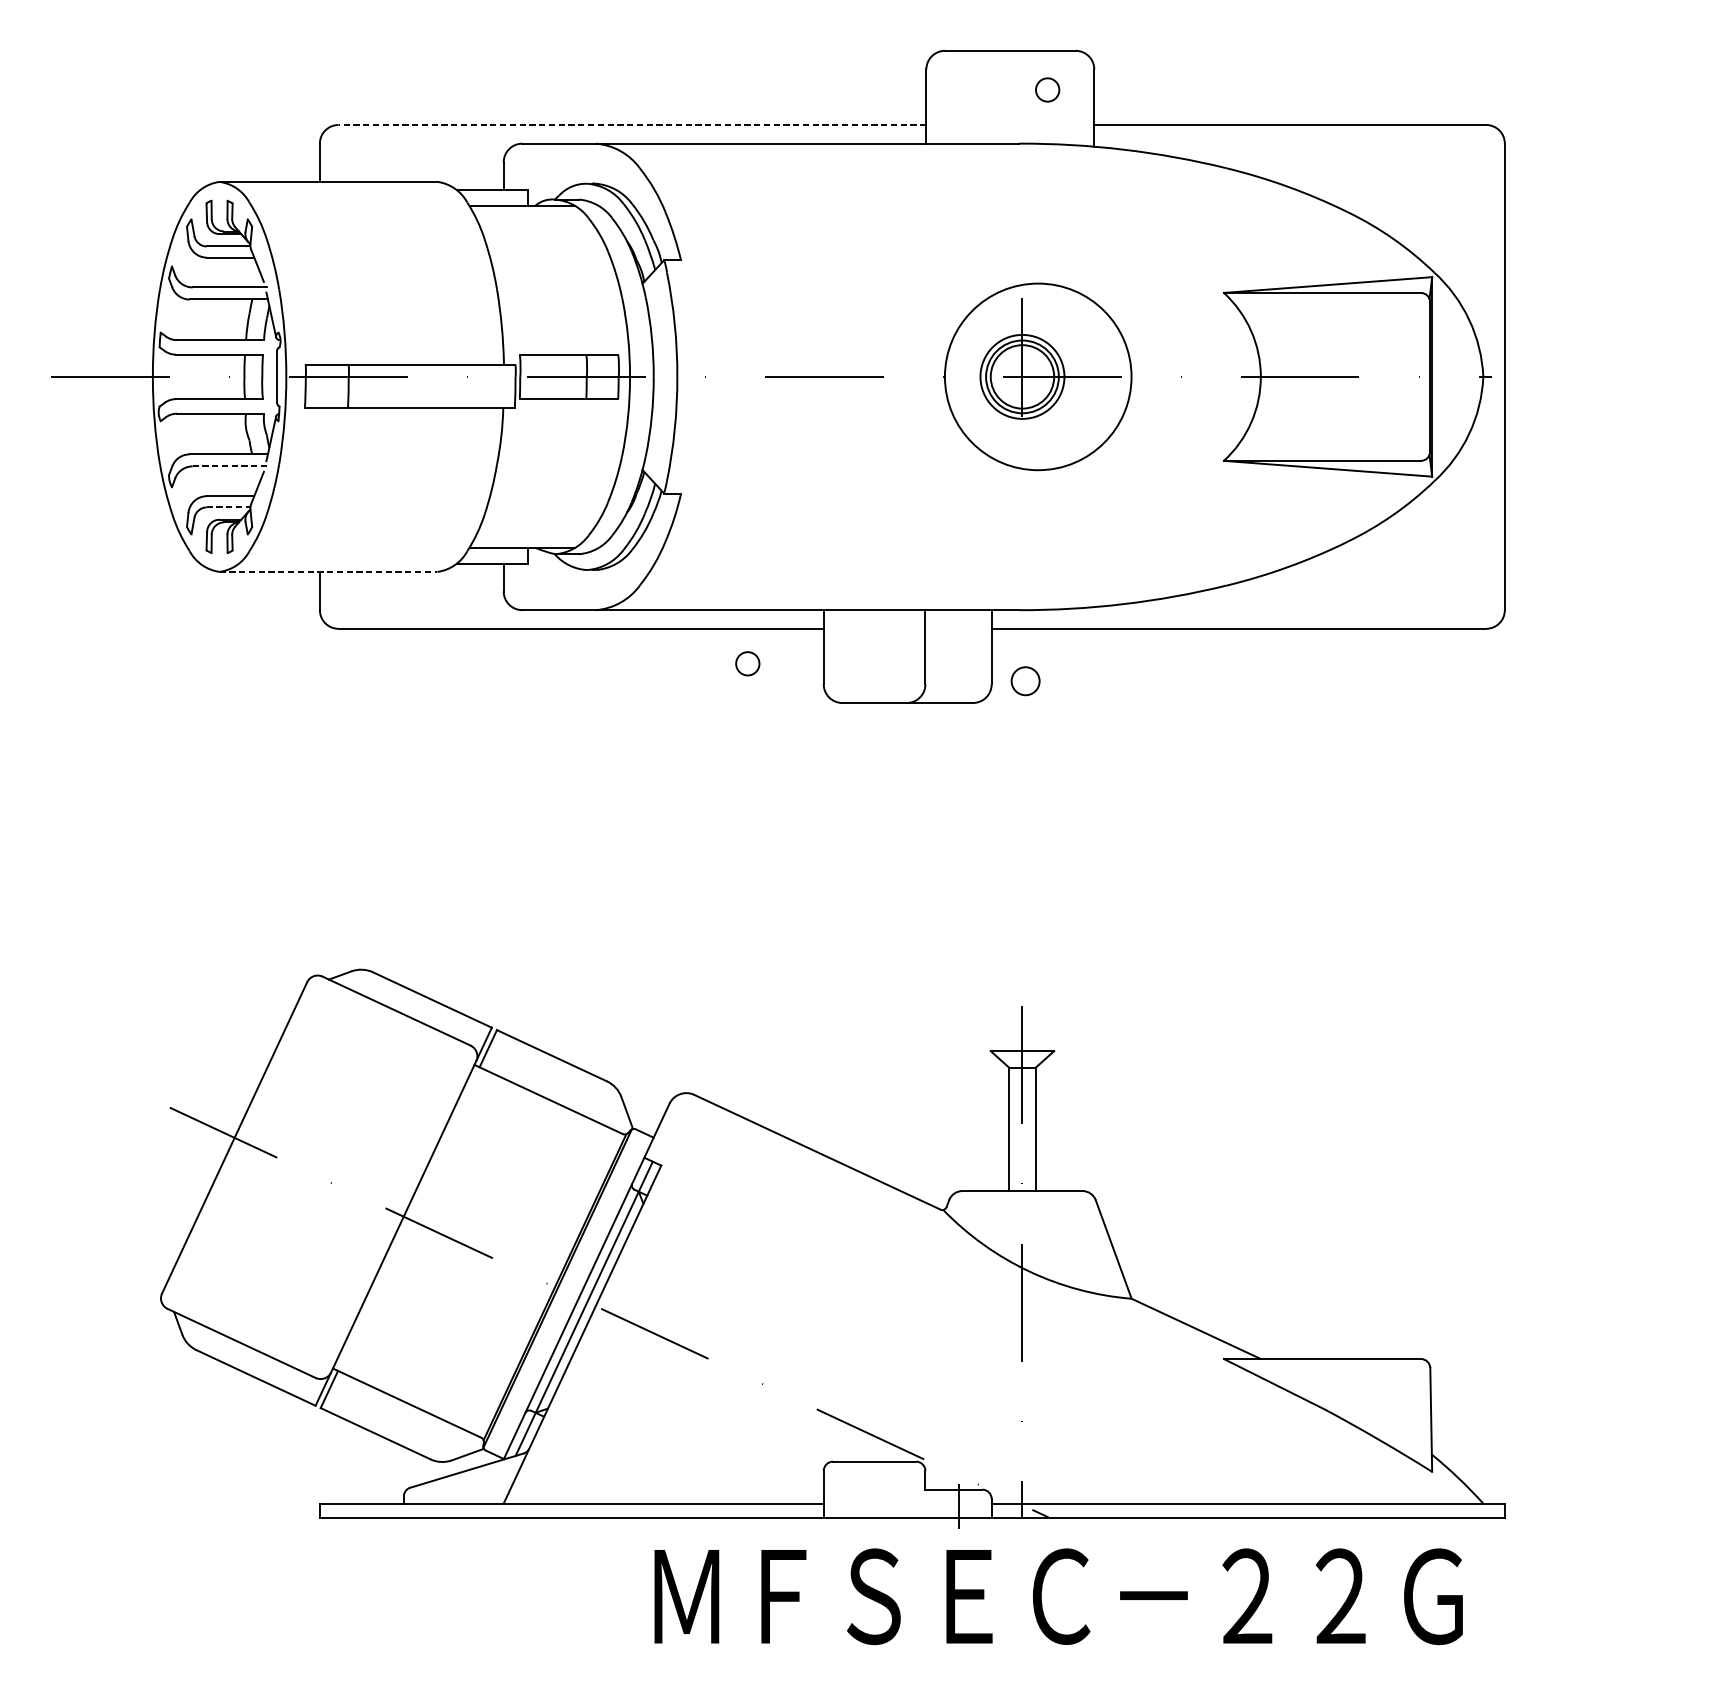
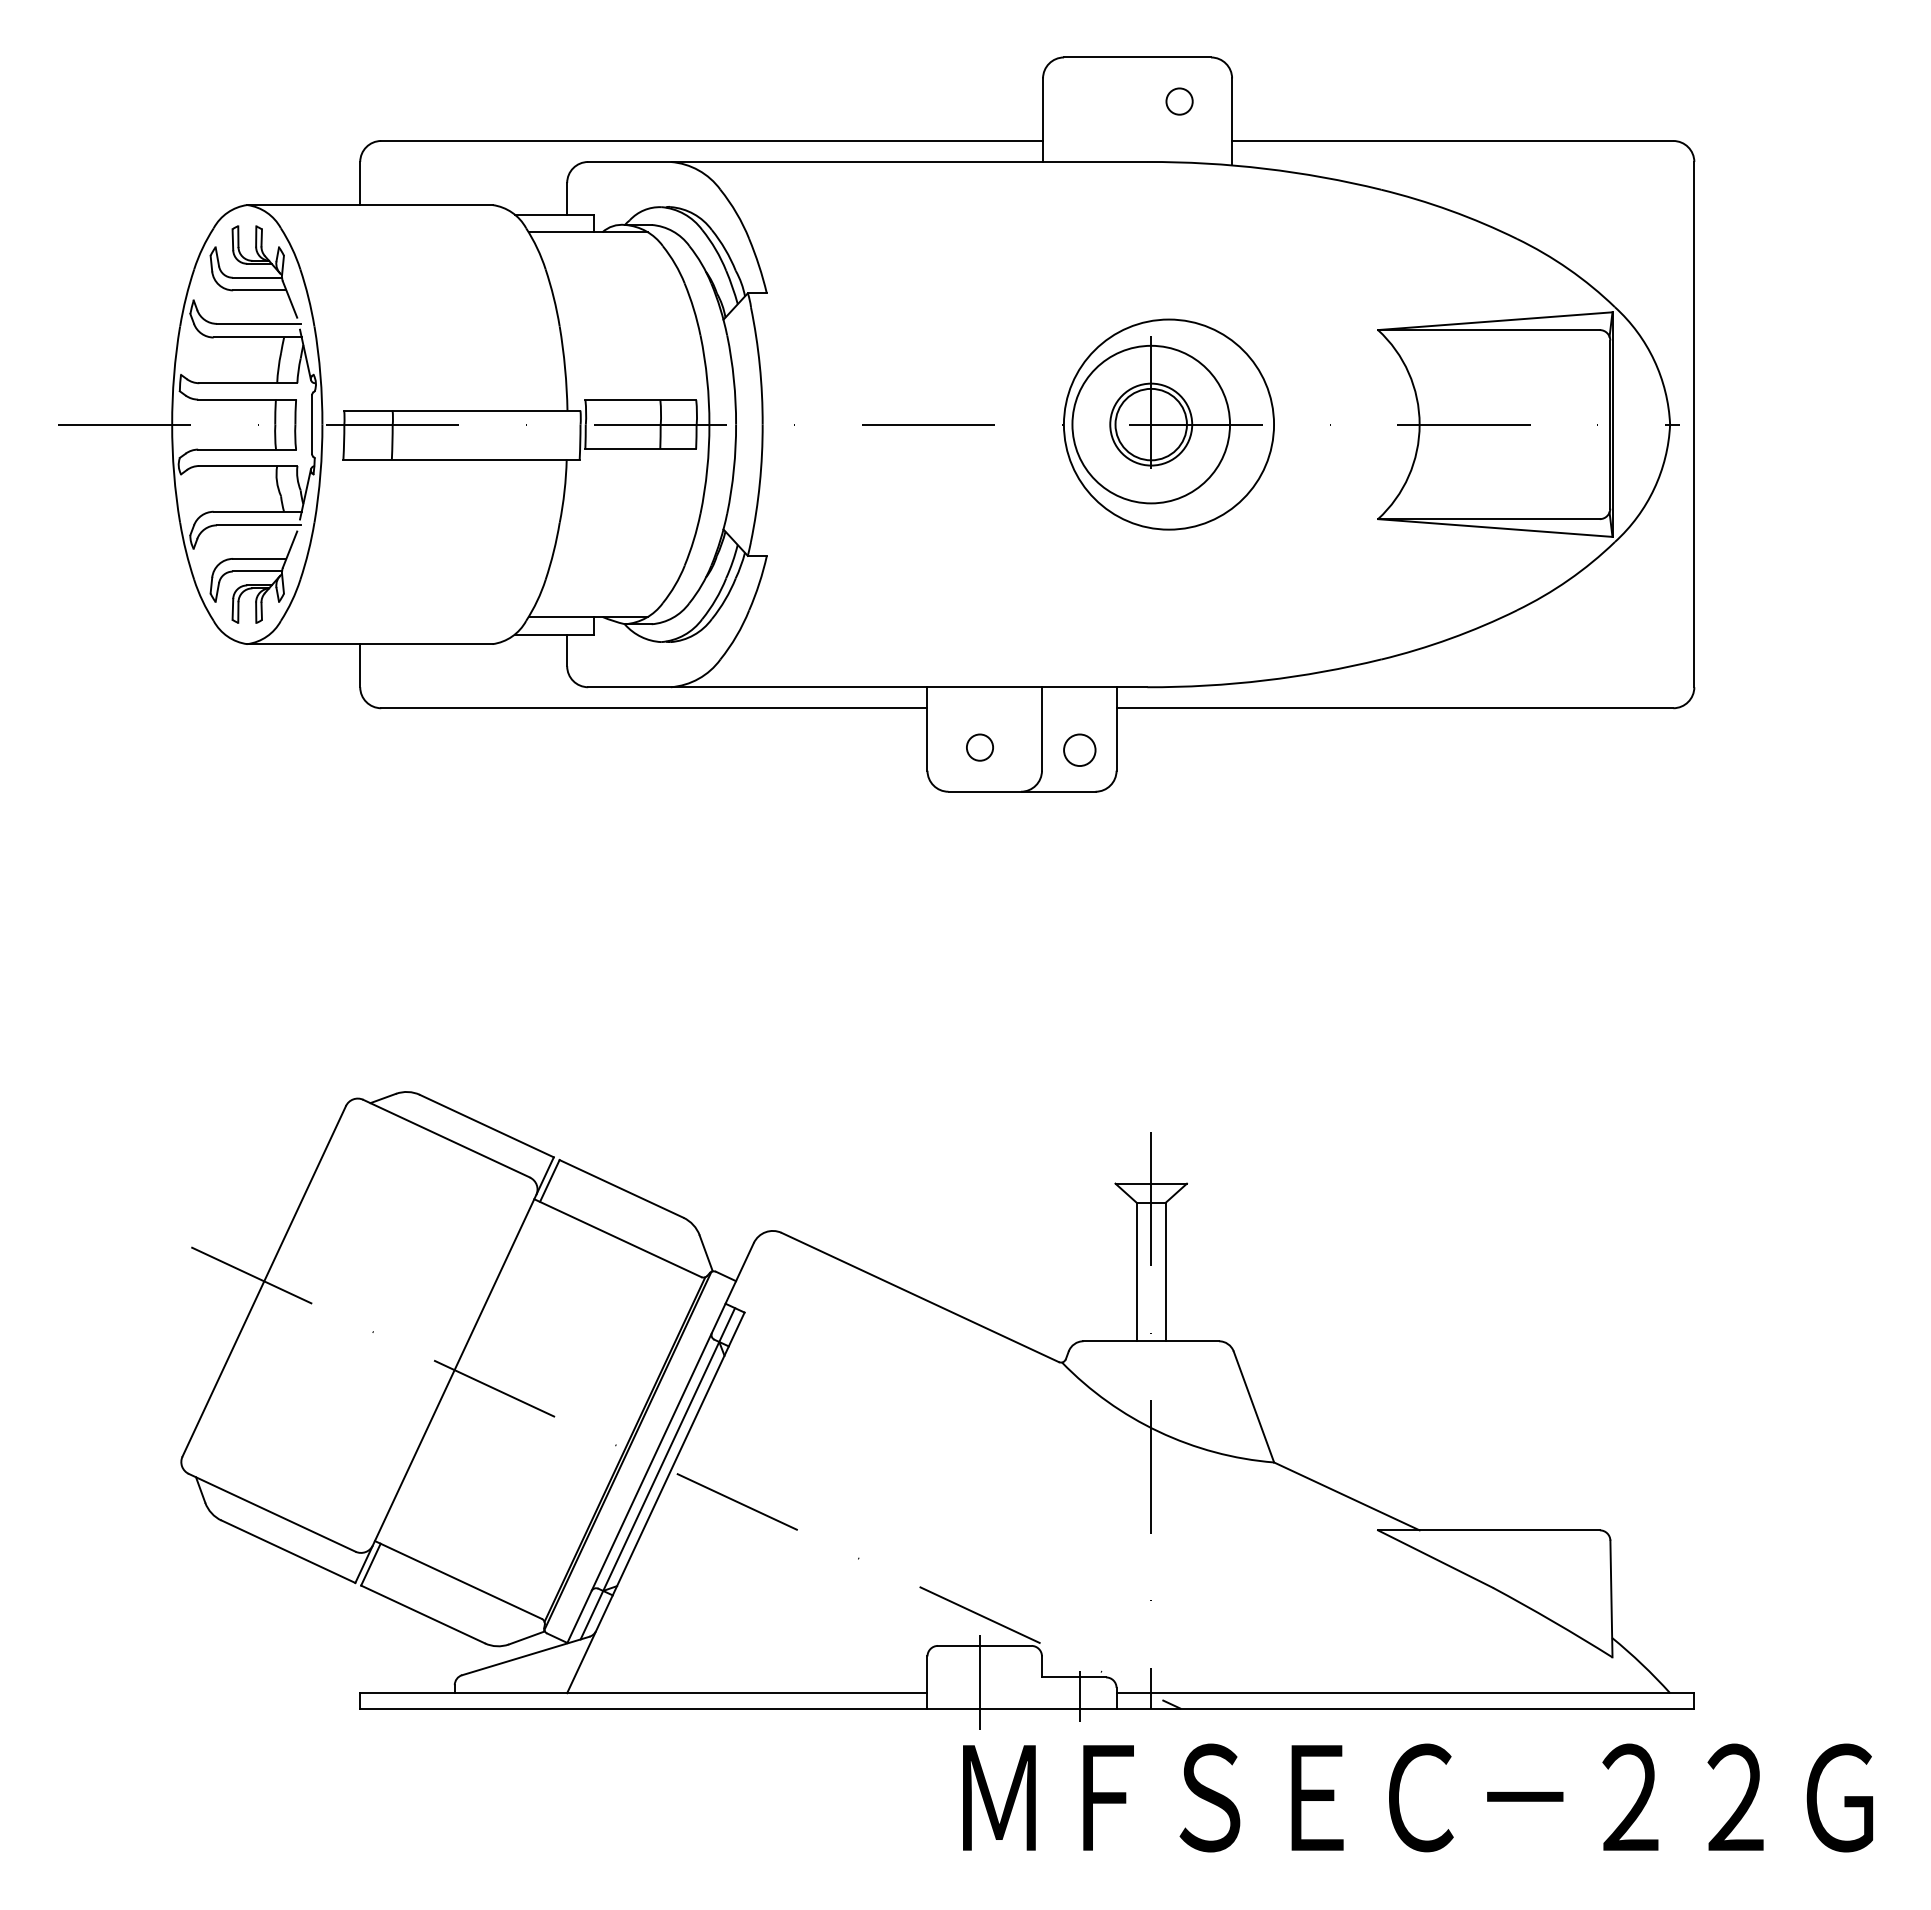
line: (632, 124) -> (712, 140), dashed -> solid
circle: (1022, 376) -> (1151, 424), size x1.67
line: (229, 466) -> (258, 525), dashed -> solid
line: (228, 507) -> (257, 571), dashed -> solid
line: (328, 572) -> (369, 644), dashed -> solid
circle: (747, 663) -> (979, 747), moved
circle: (1025, 680) -> (1079, 749), moved
line: (870, 1494) -> (980, 1682), added
text: (1058, 1596) -> (1417, 1797), moved

